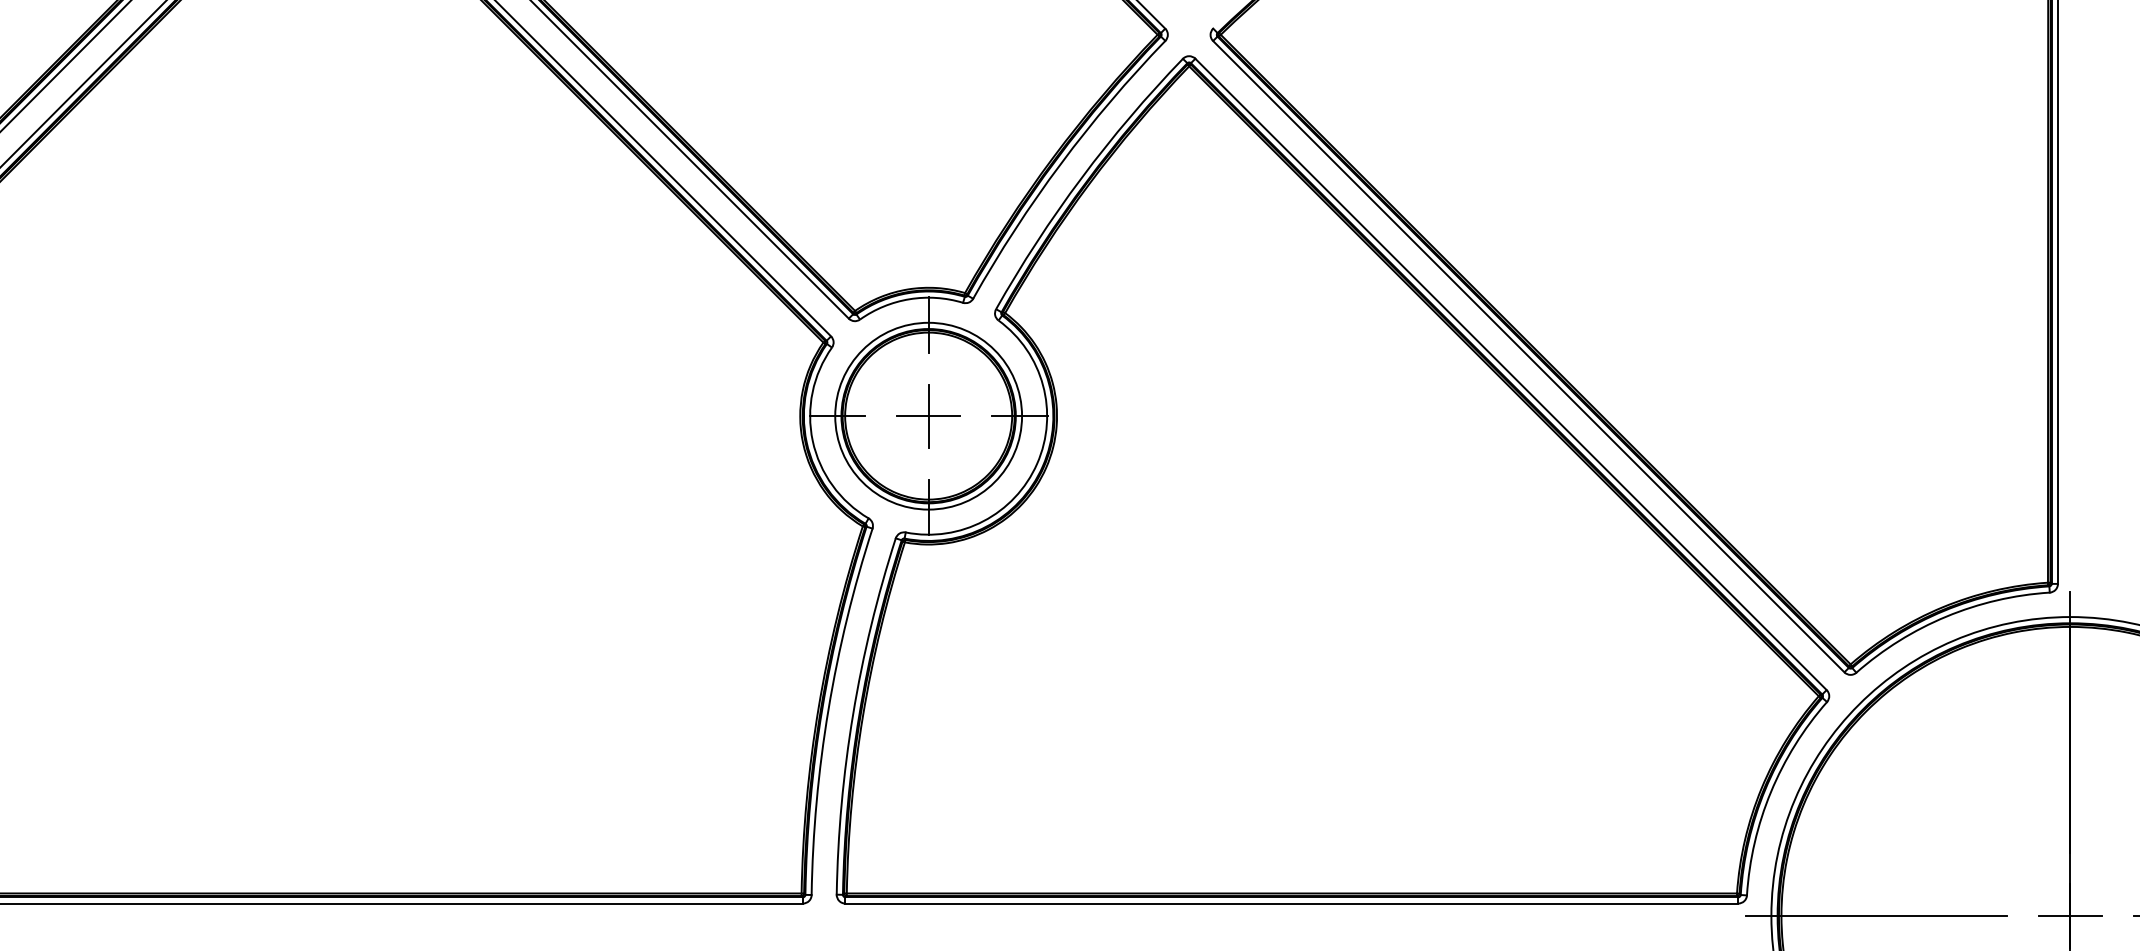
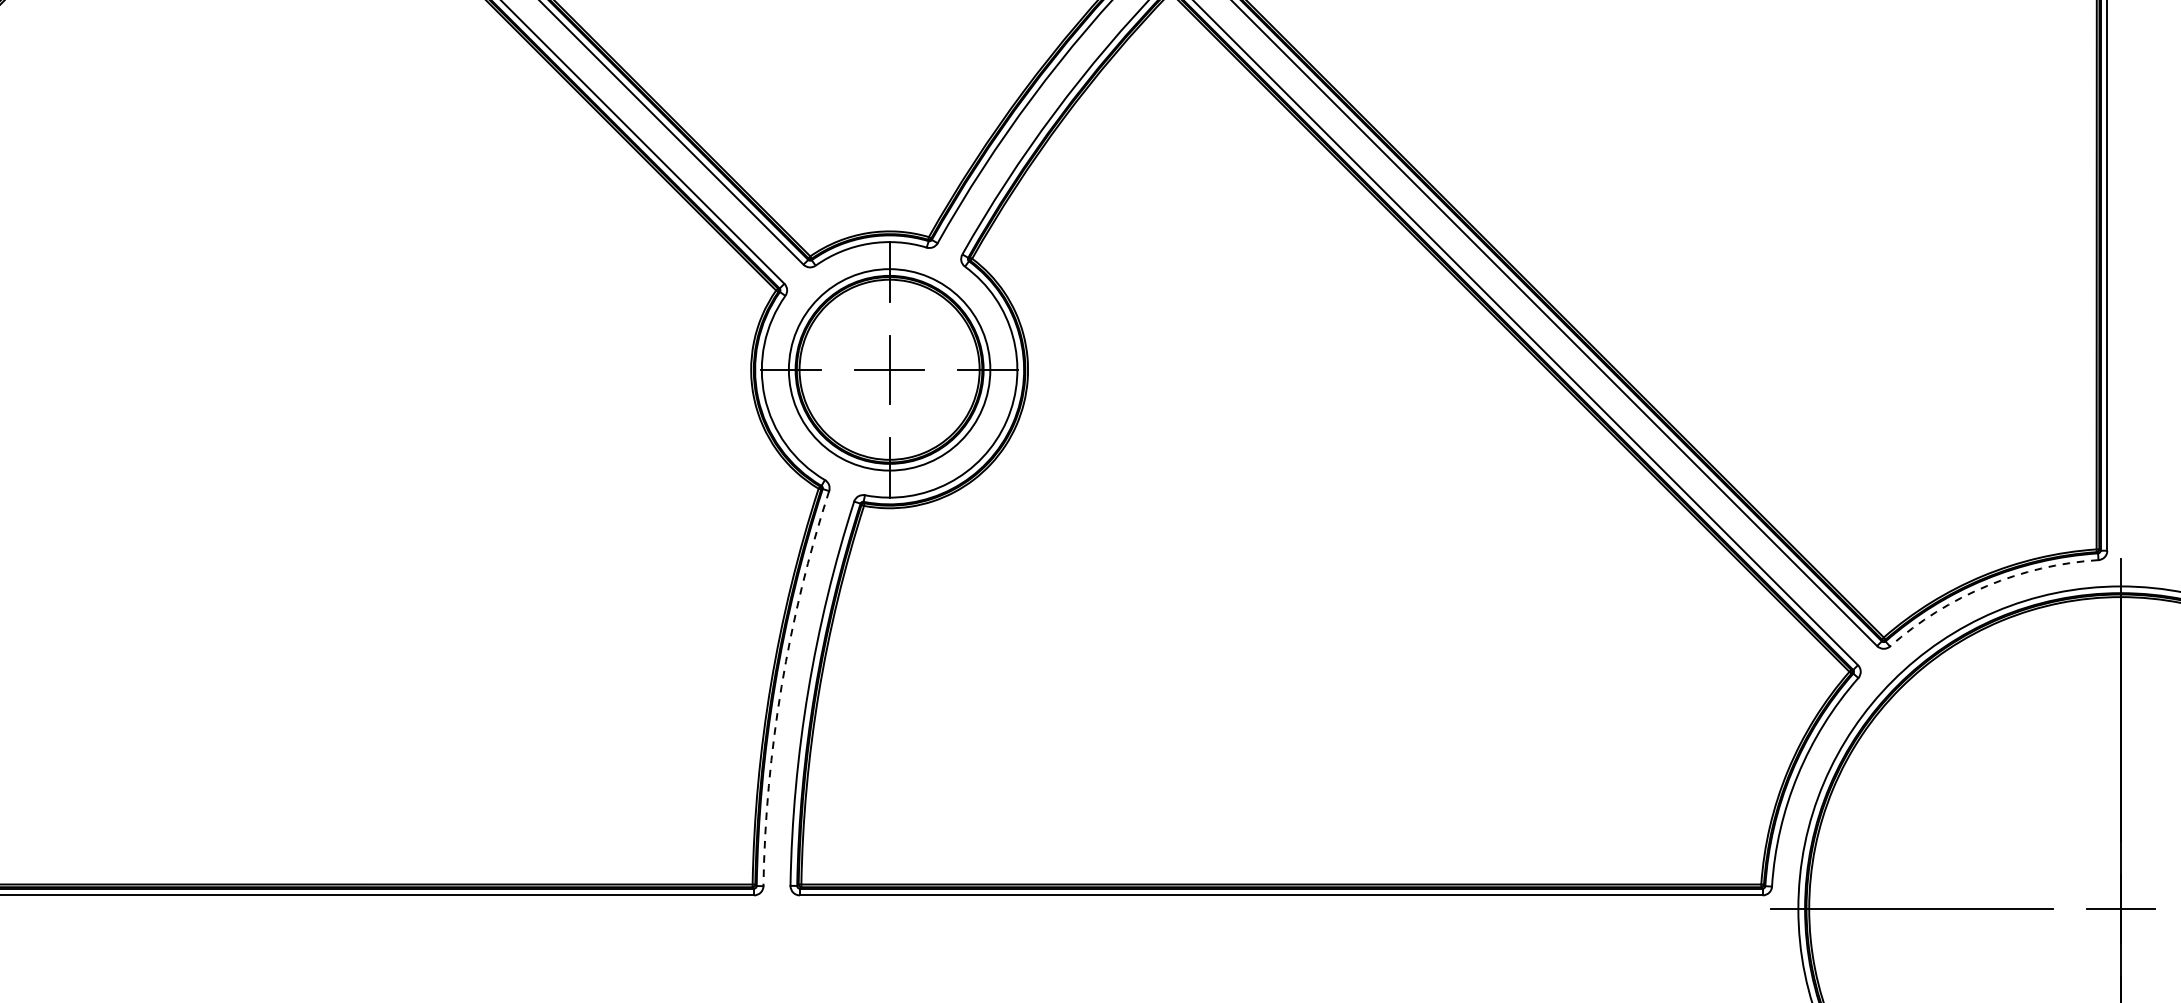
arc: (1946, 616) -> (1987, 585), solid -> dashed
arc: (828, 709) -> (781, 686), solid -> dashed

